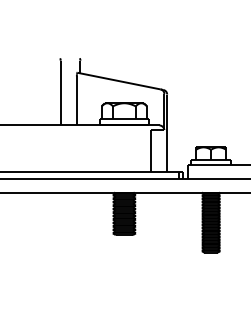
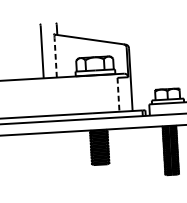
line: (76, 100) -> (55, 57), solid -> dashed
line: (151, 150) -> (118, 94), solid -> dashed

